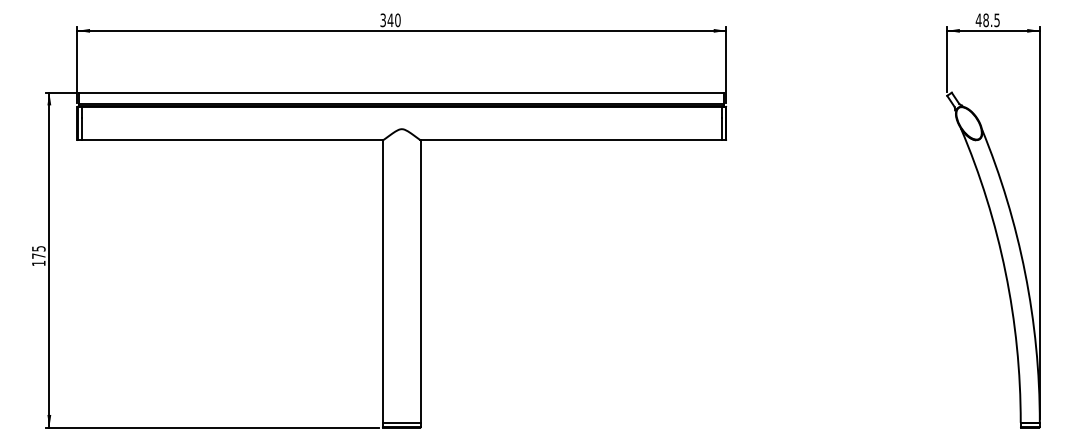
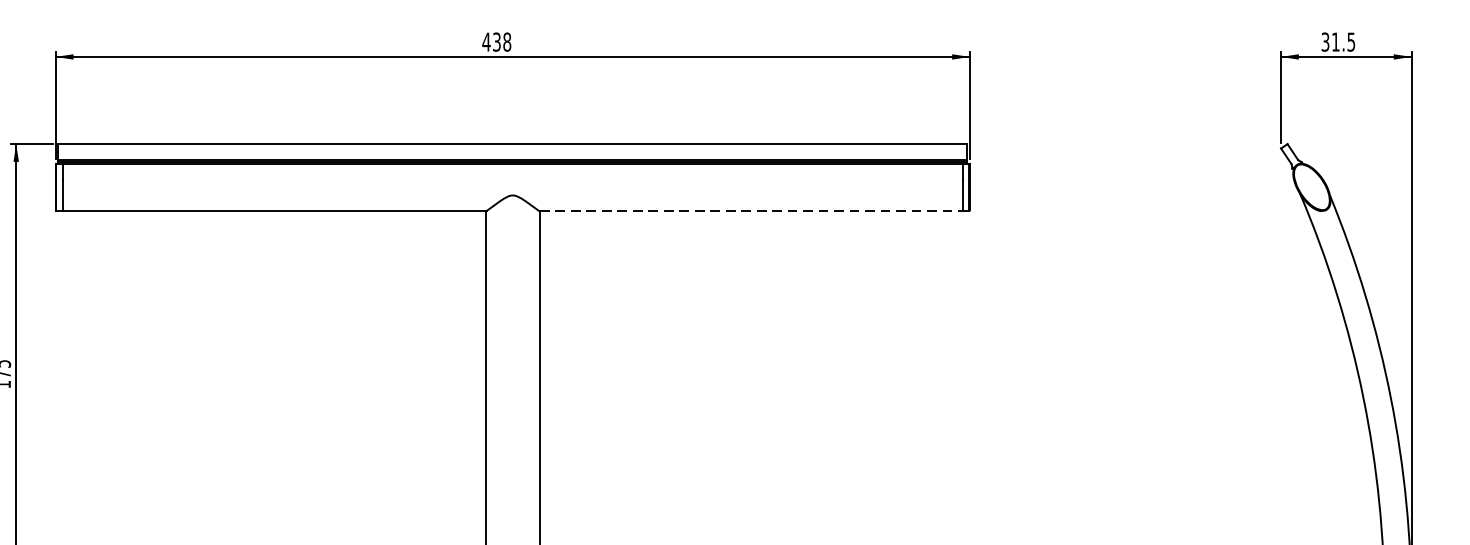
text: (390, 20) -> (496, 42), 340 -> 438
text: (981, 20) -> (1329, 42), 48.5 -> 31.5
line: (571, 140) -> (751, 211), solid -> dashed

